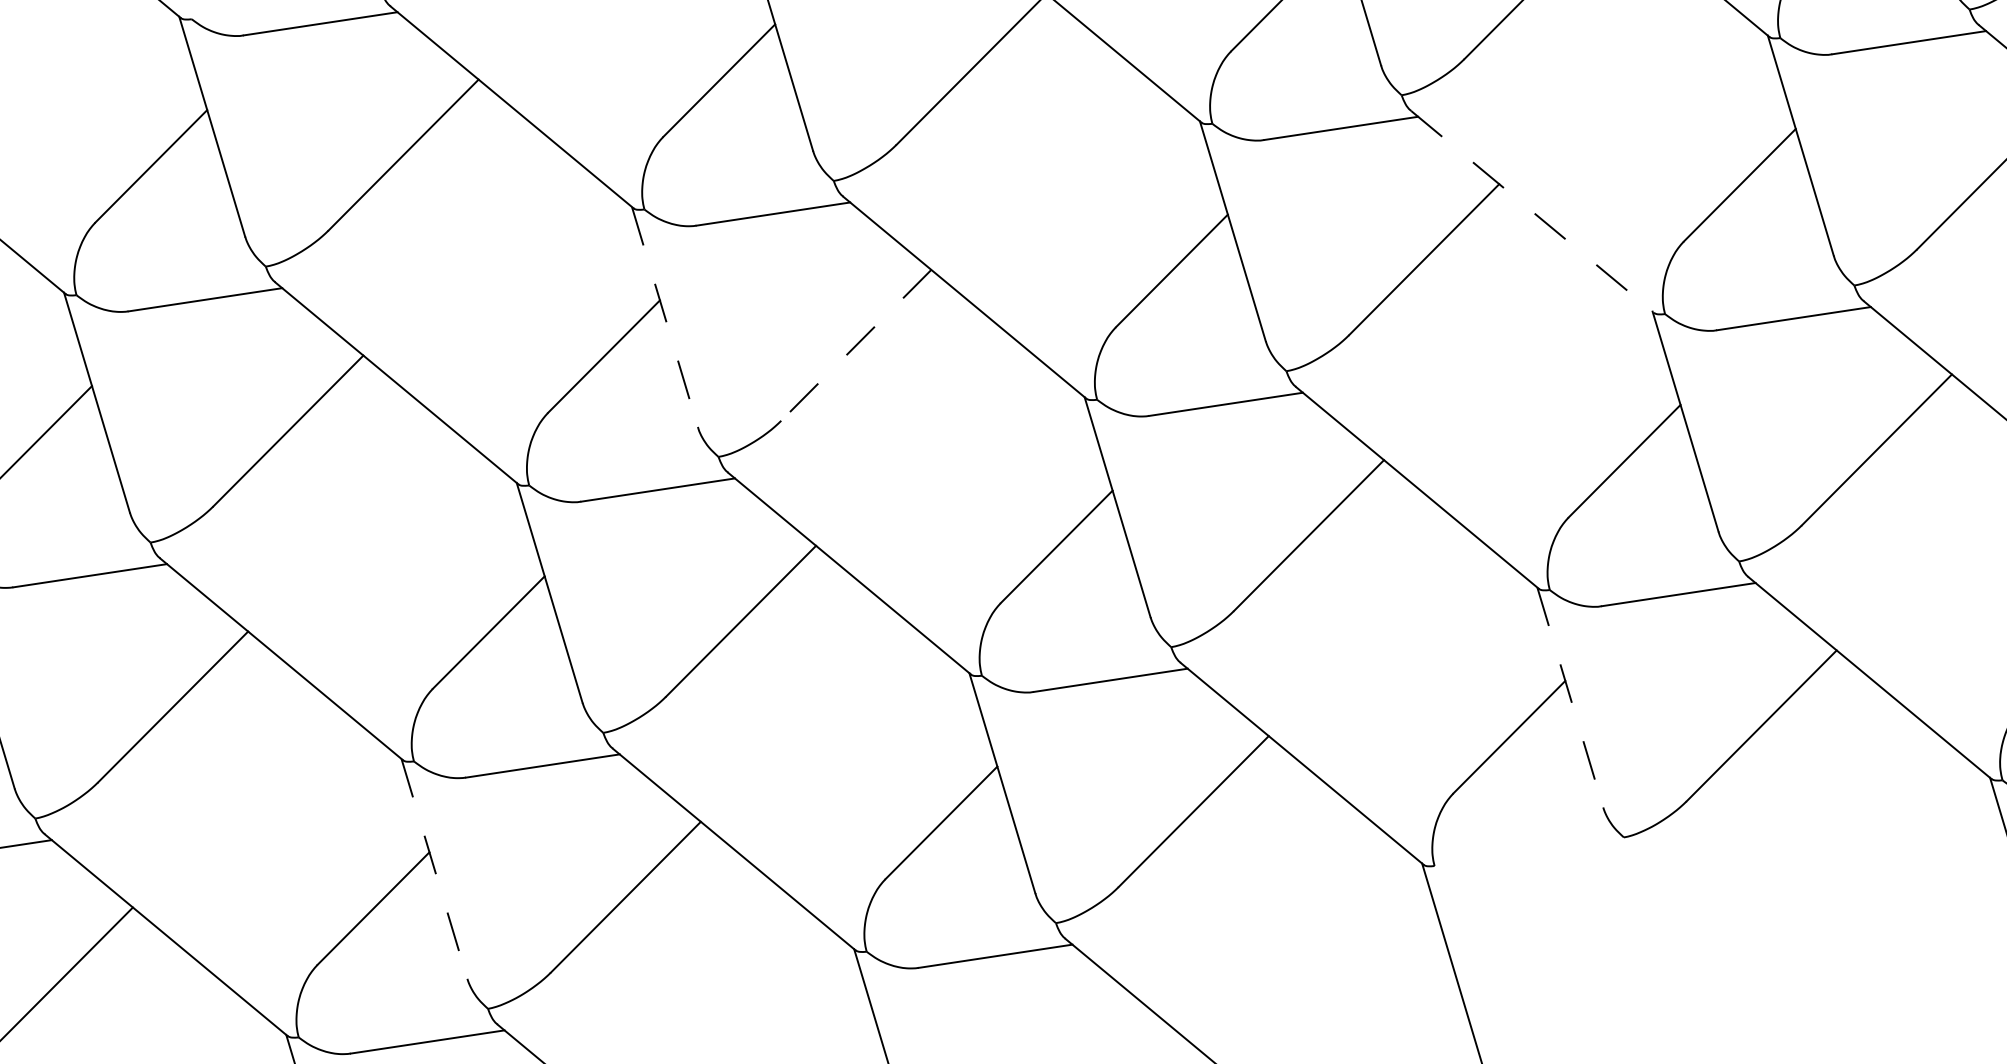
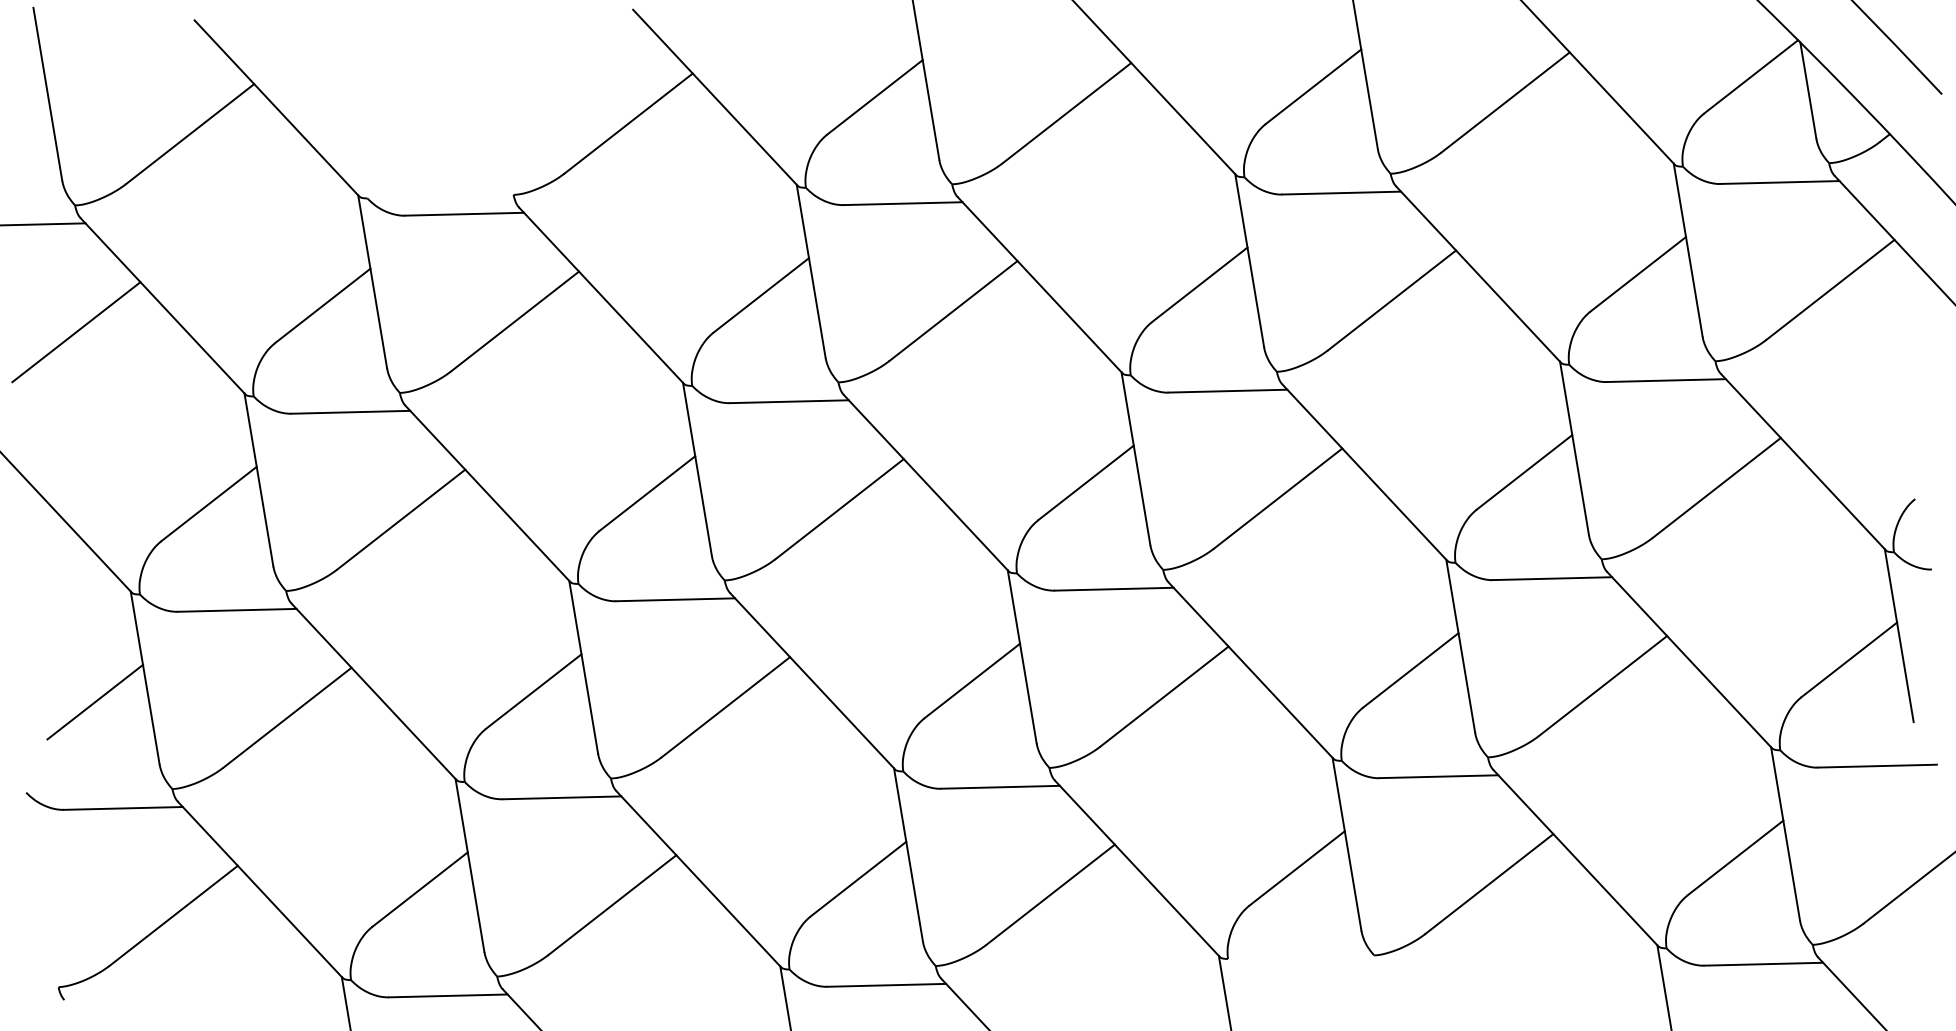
line: (1533, 212) -> (1365, 473), dashed -> solid
line: (665, 317) -> (697, 469), dashed -> solid
line: (856, 345) -> (839, 509), dashed -> solid
line: (1570, 697) -> (1347, 844), dashed -> solid
line: (433, 869) -> (469, 865), dashed -> solid

